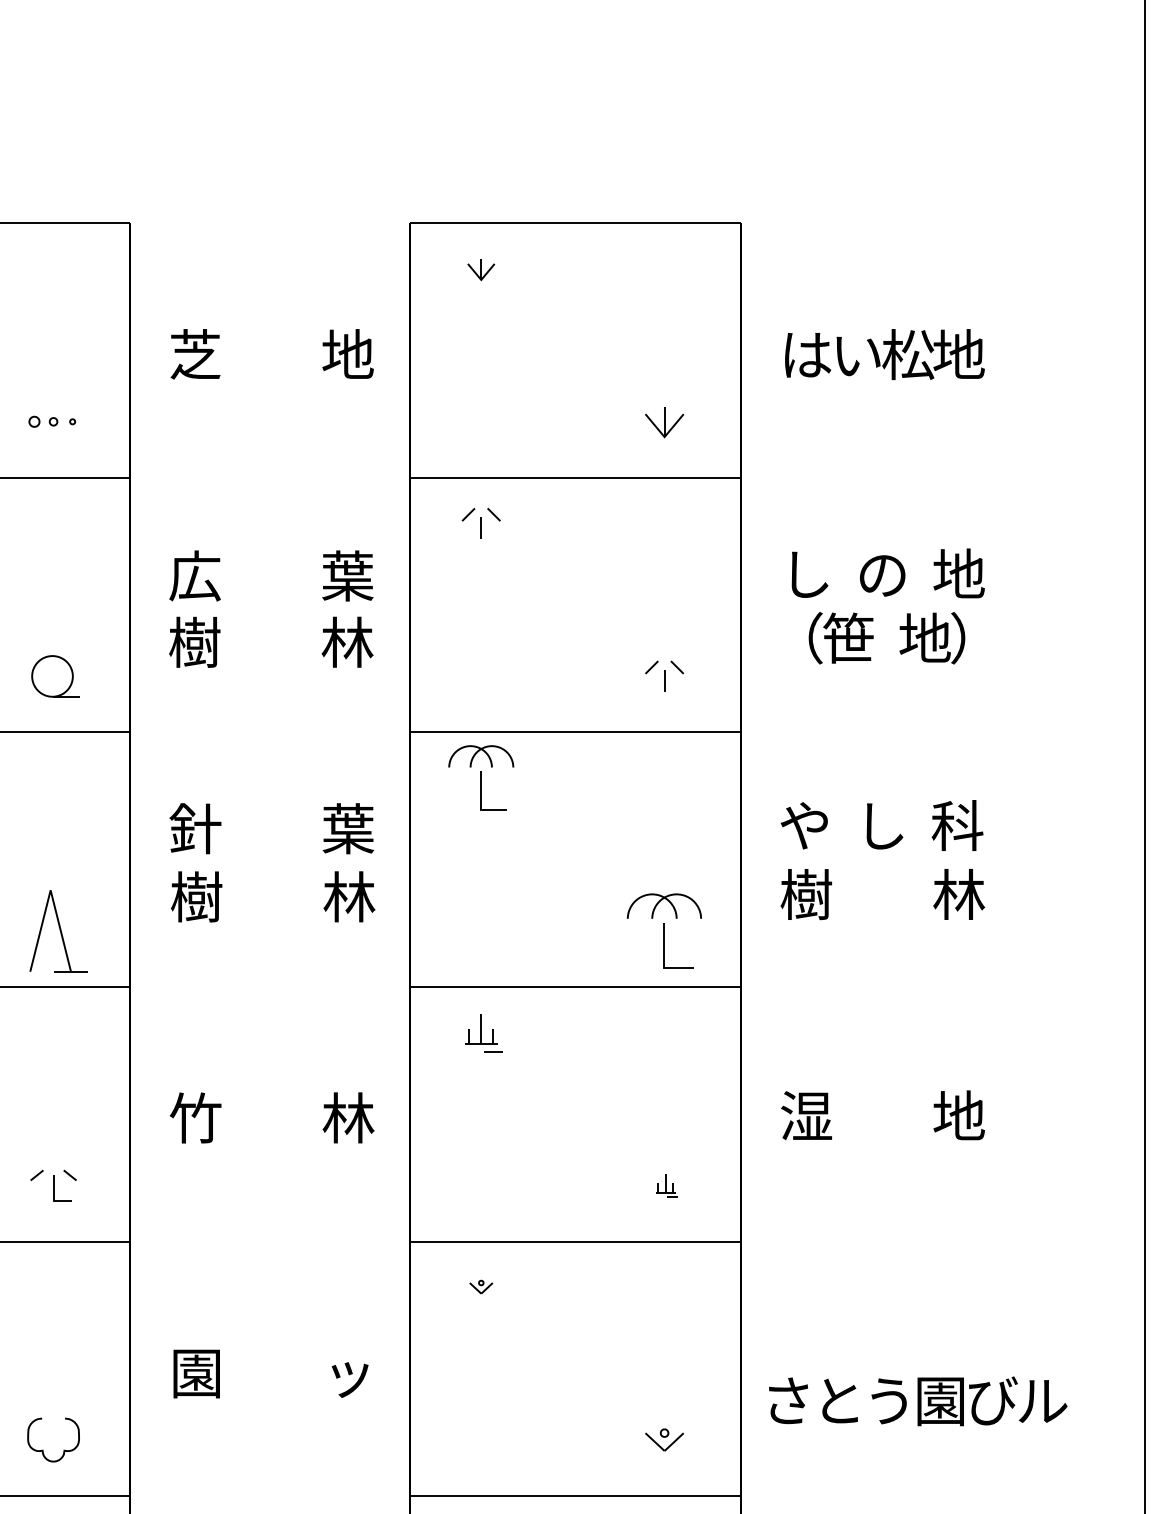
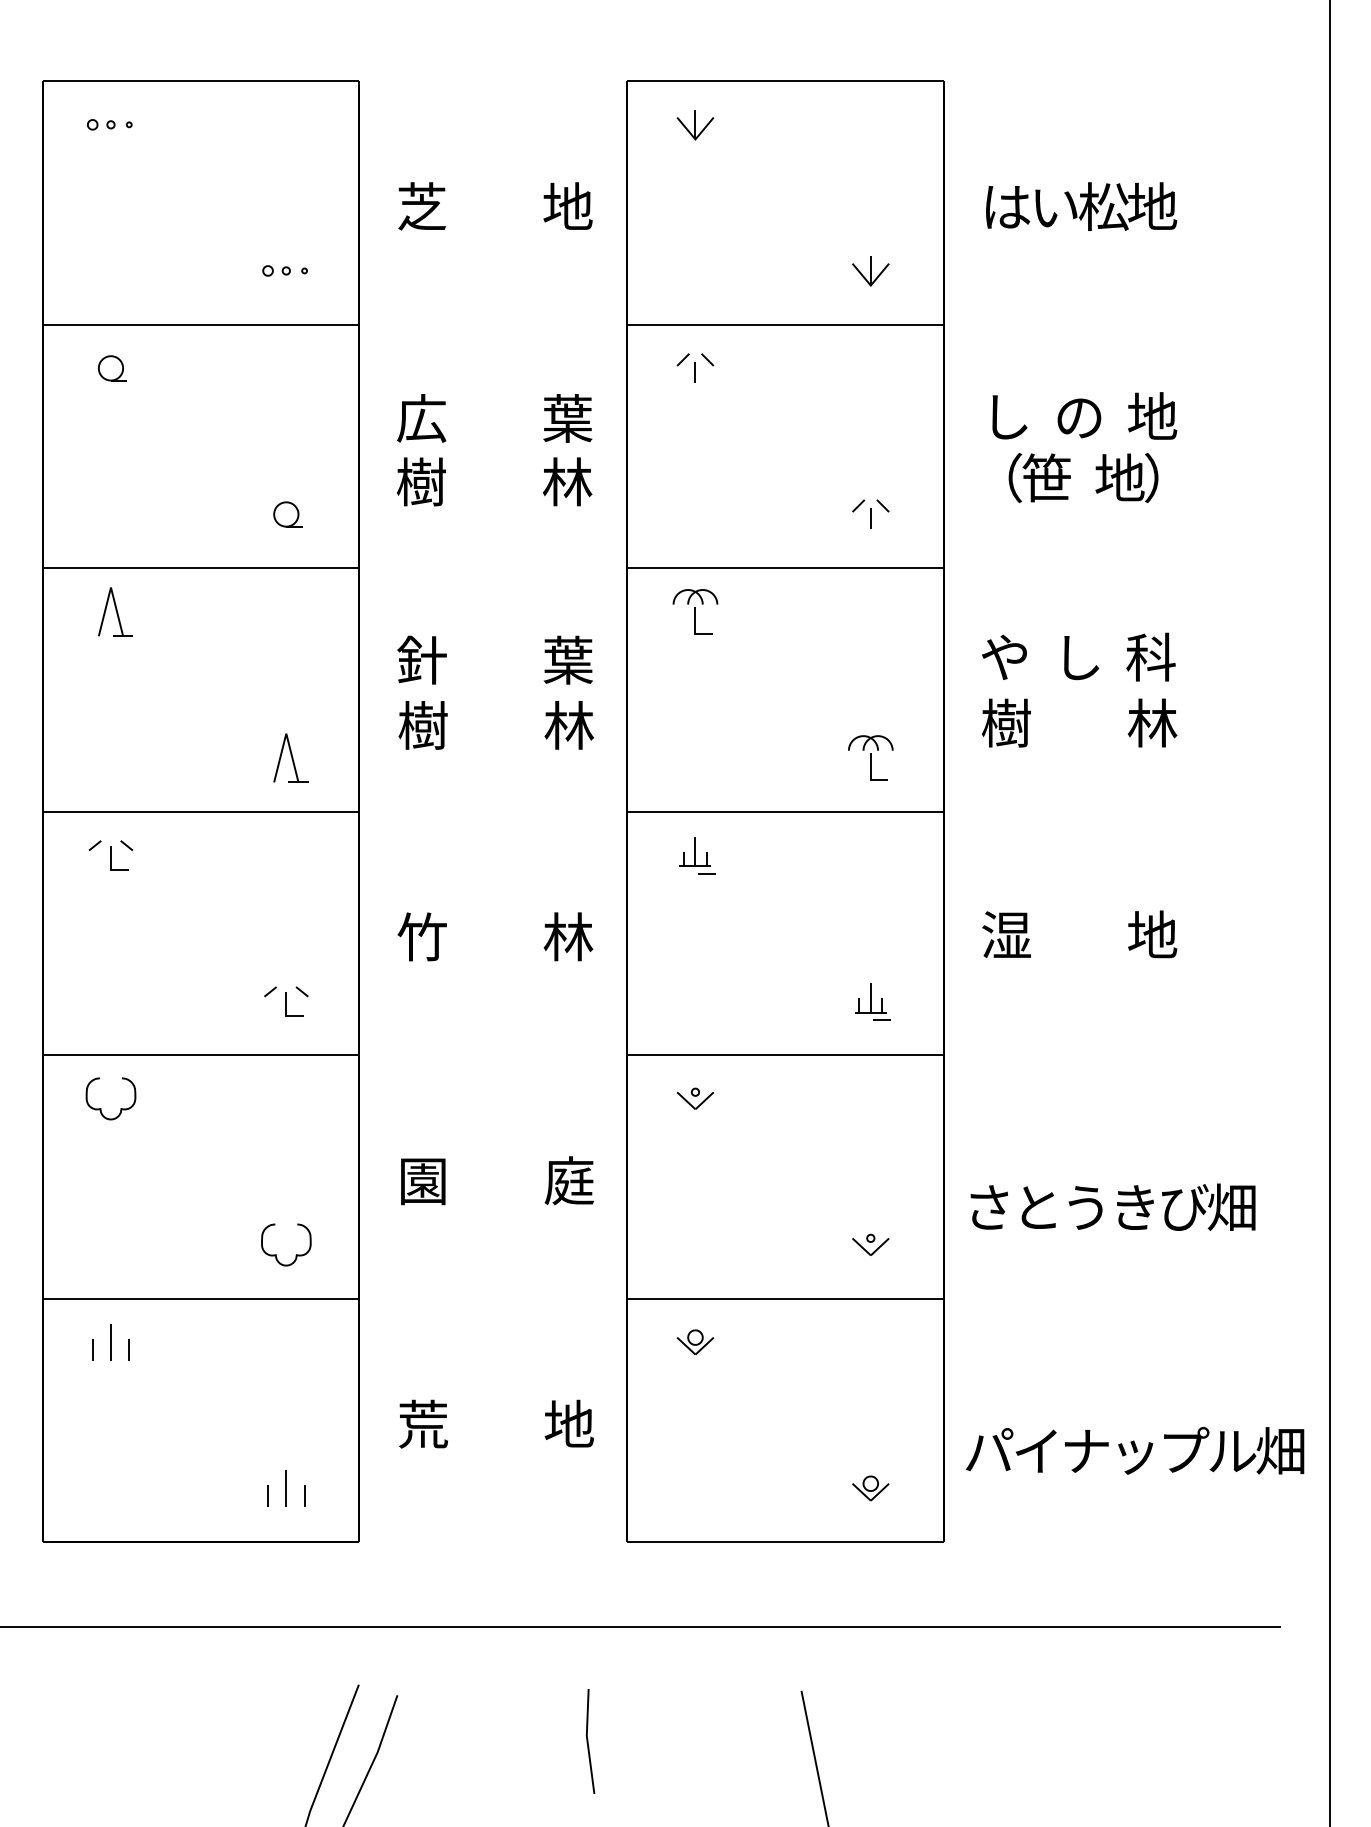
part: (481, 269) -> (695, 125), size x1.43
part: (54, 676) -> (287, 514), size x0.62
part: (481, 777) -> (695, 611), size x0.71
part: (57, 930) -> (290, 757), size x0.62
part: (664, 930) -> (870, 757), size x0.62
part: (666, 1185) -> (872, 1001), size x1.67
part: (481, 1286) -> (695, 1098), size x1.67
text: (349, 1372) -> (569, 1180), ッ -> 庭
text: (1041, 1399) -> (1231, 1206), ル -> 畑
text: (940, 1401) -> (1134, 1208), 園 -> き

